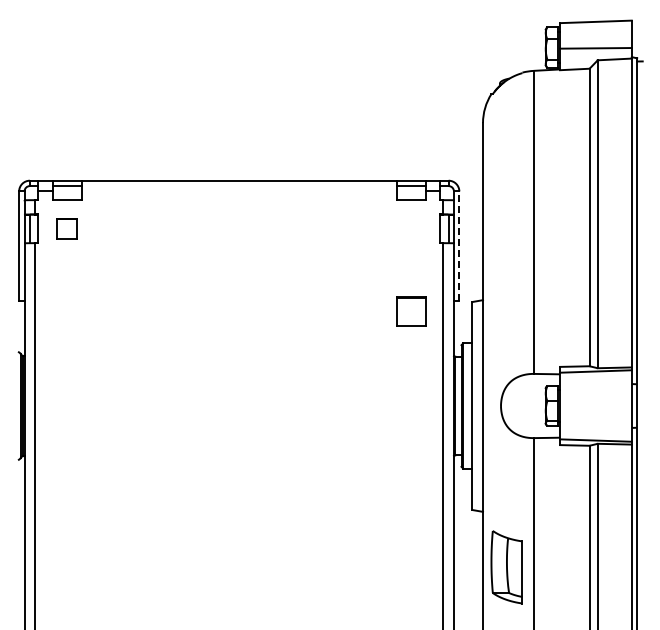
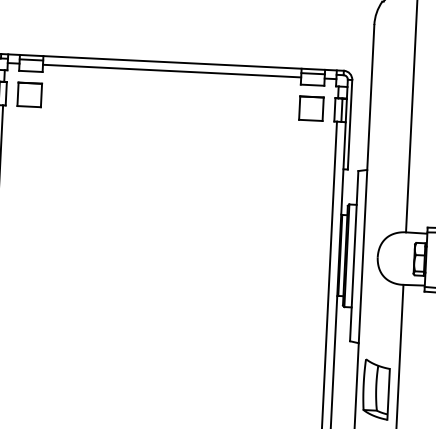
line: (238, 191) -> (171, 71), added
part: (67, 228) -> (30, 94), size x1.43
line: (459, 246) -> (350, 125), dashed -> solid
part: (411, 311) -> (311, 108), moved

